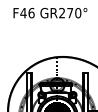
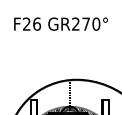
text: (23, 13) -> (26, 24), F46 -> F26

